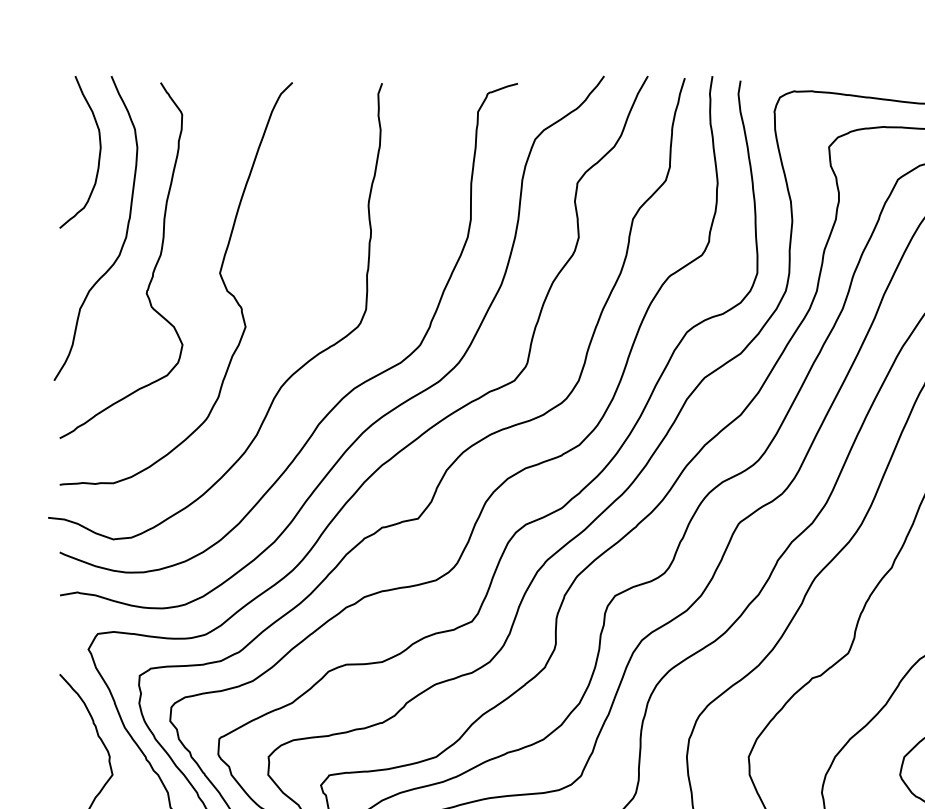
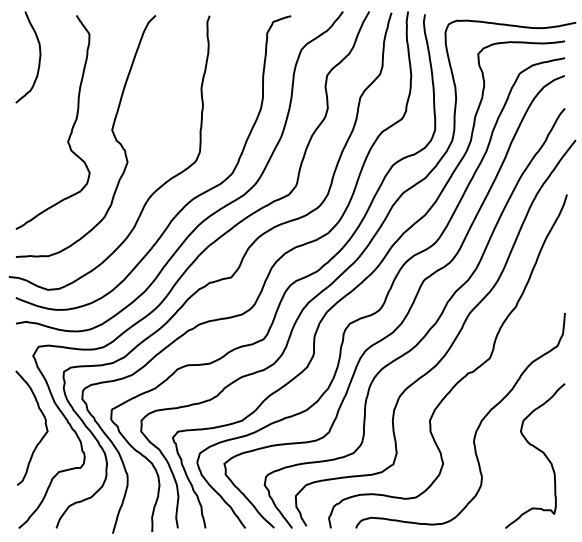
curve: (125, 227) -> (55, 102), removed

